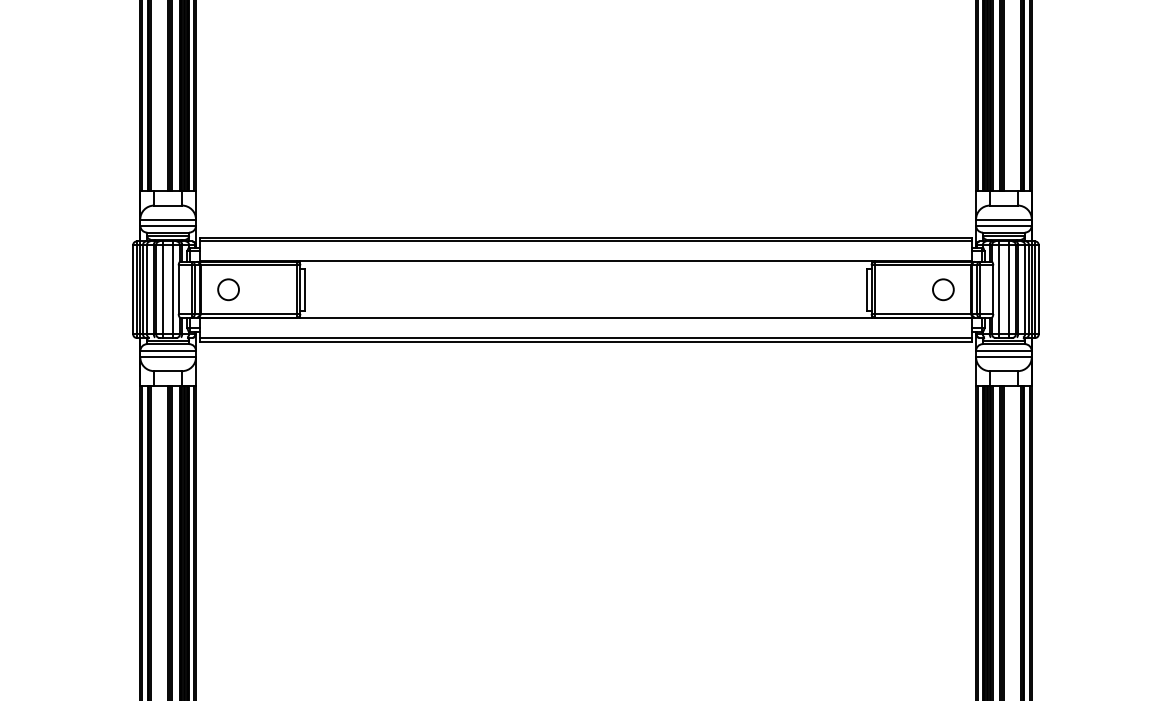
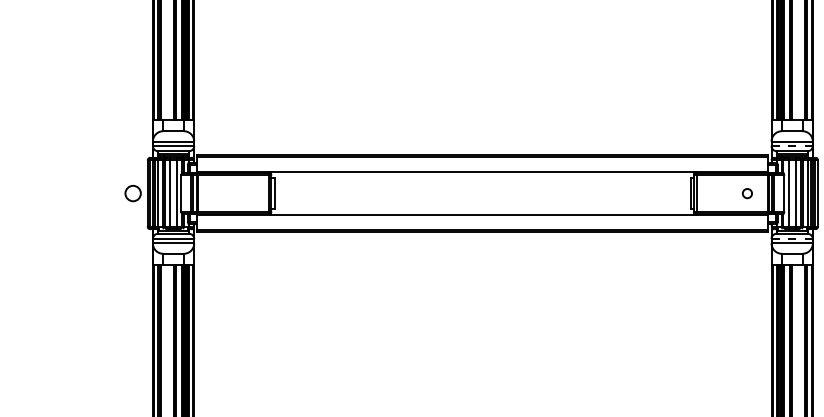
line: (1003, 225) -> (791, 145), solid -> dashed
circle: (228, 289) -> (133, 193), moved
circle: (943, 289) -> (747, 193), size x0.6
line: (1003, 351) -> (791, 239), solid -> dashed

